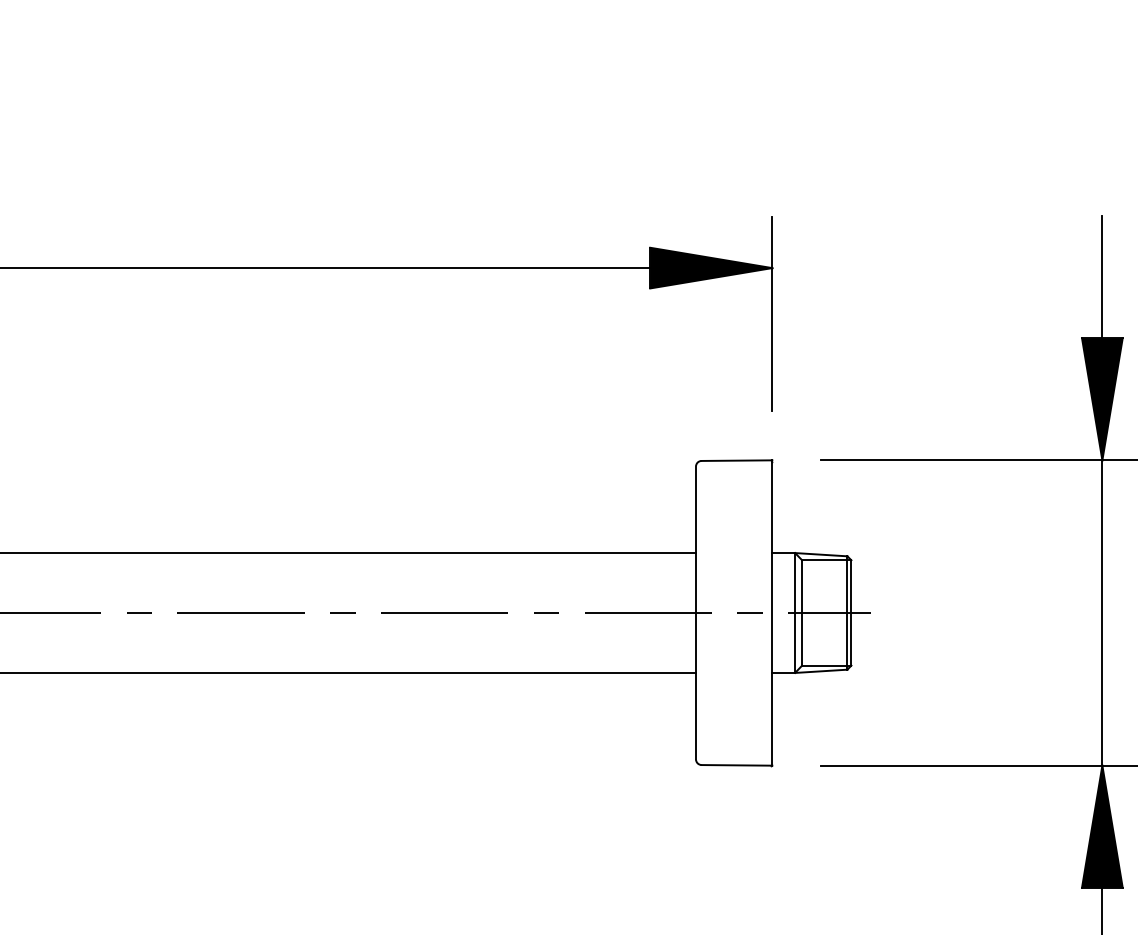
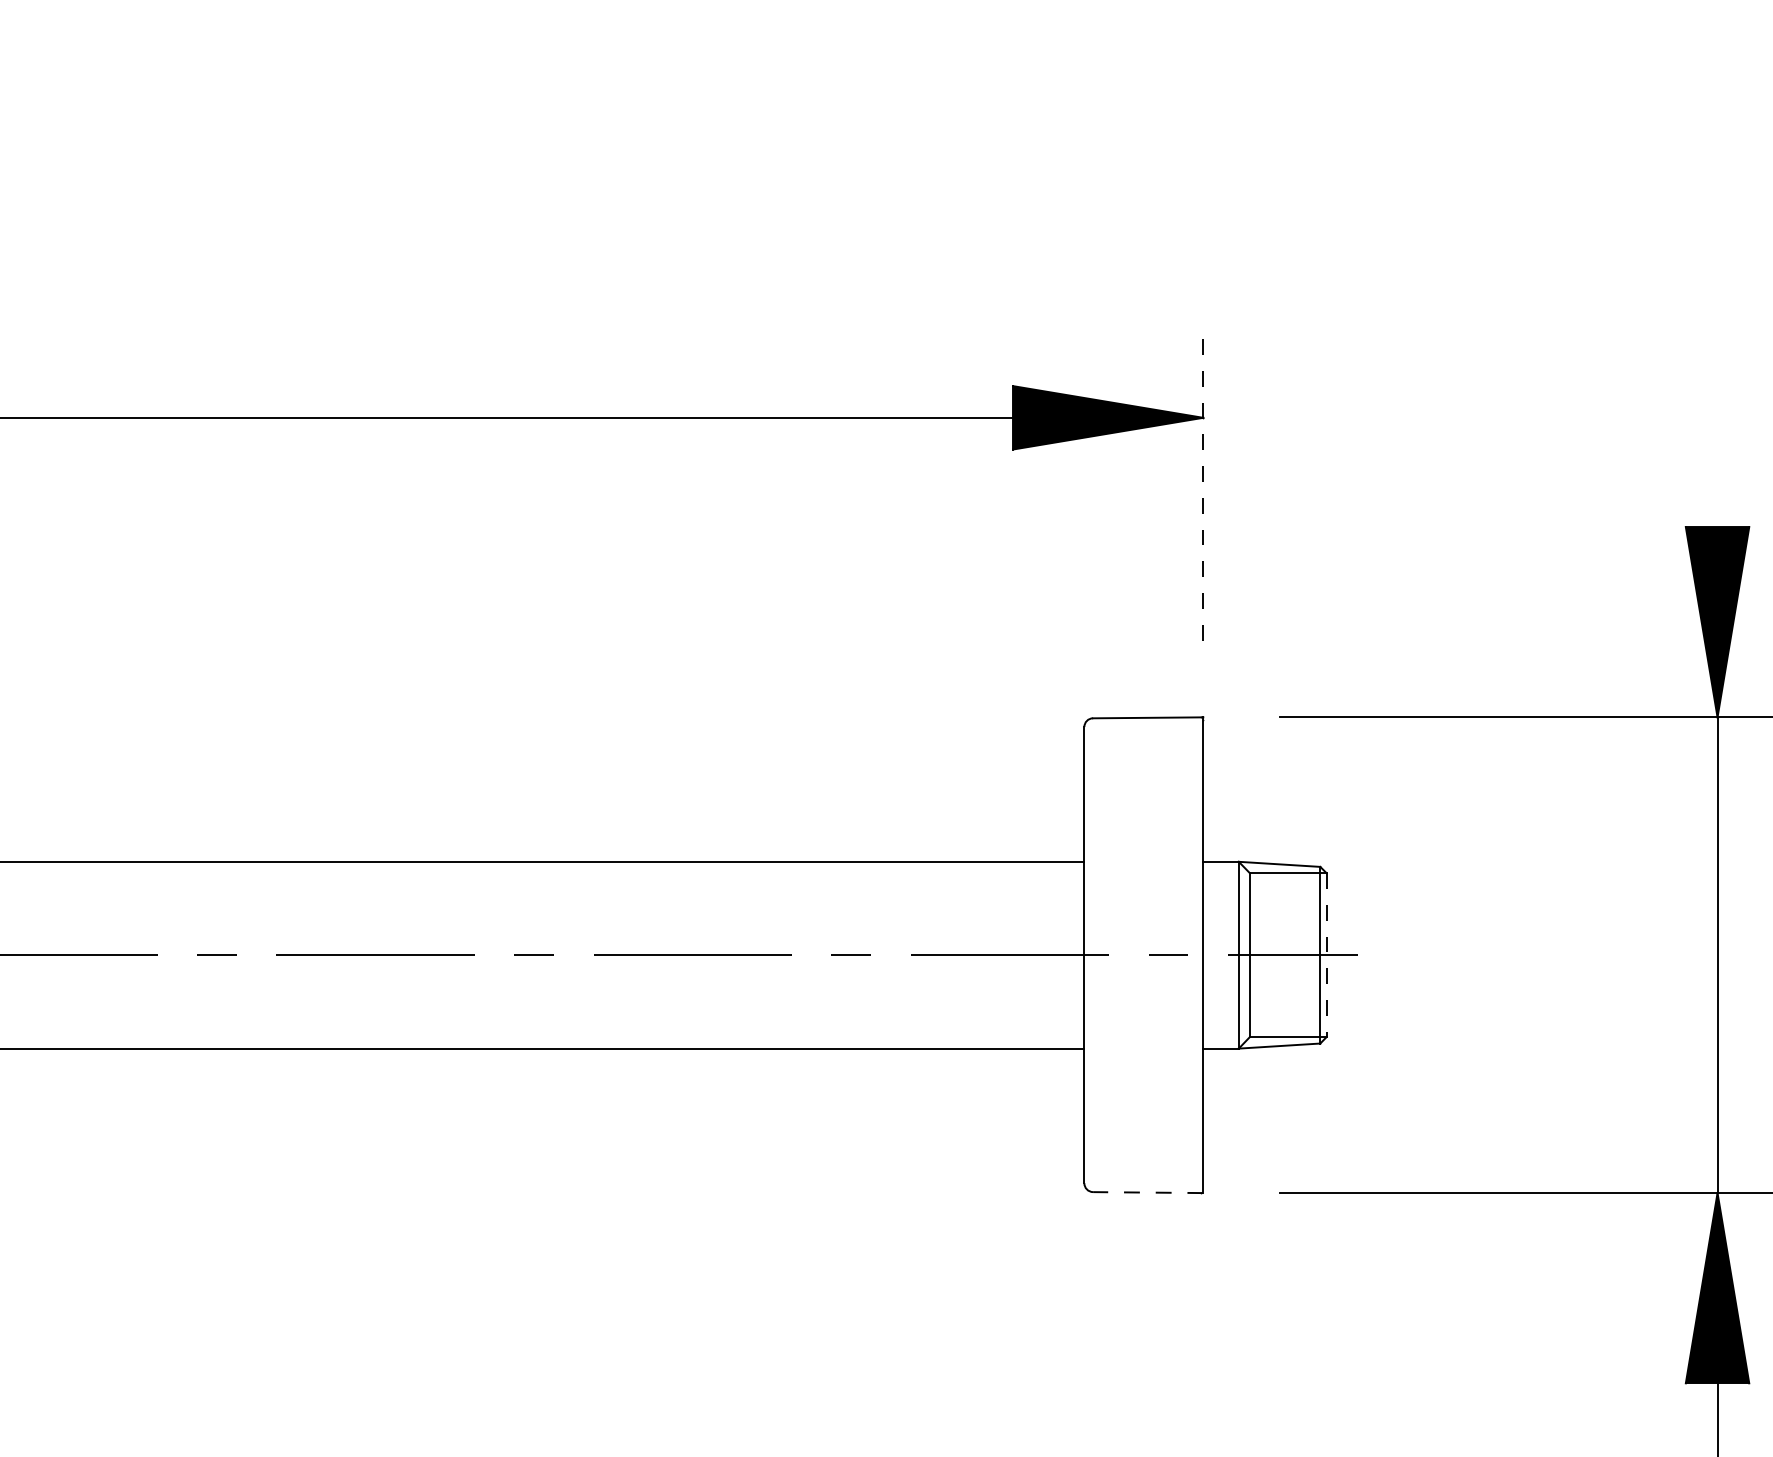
line: (1102, 277) -> (1717, 432), removed
line: (772, 314) -> (1203, 490), solid -> dashed
line: (851, 612) -> (1326, 954), solid -> dashed
line: (736, 765) -> (1147, 1192), solid -> dashed

